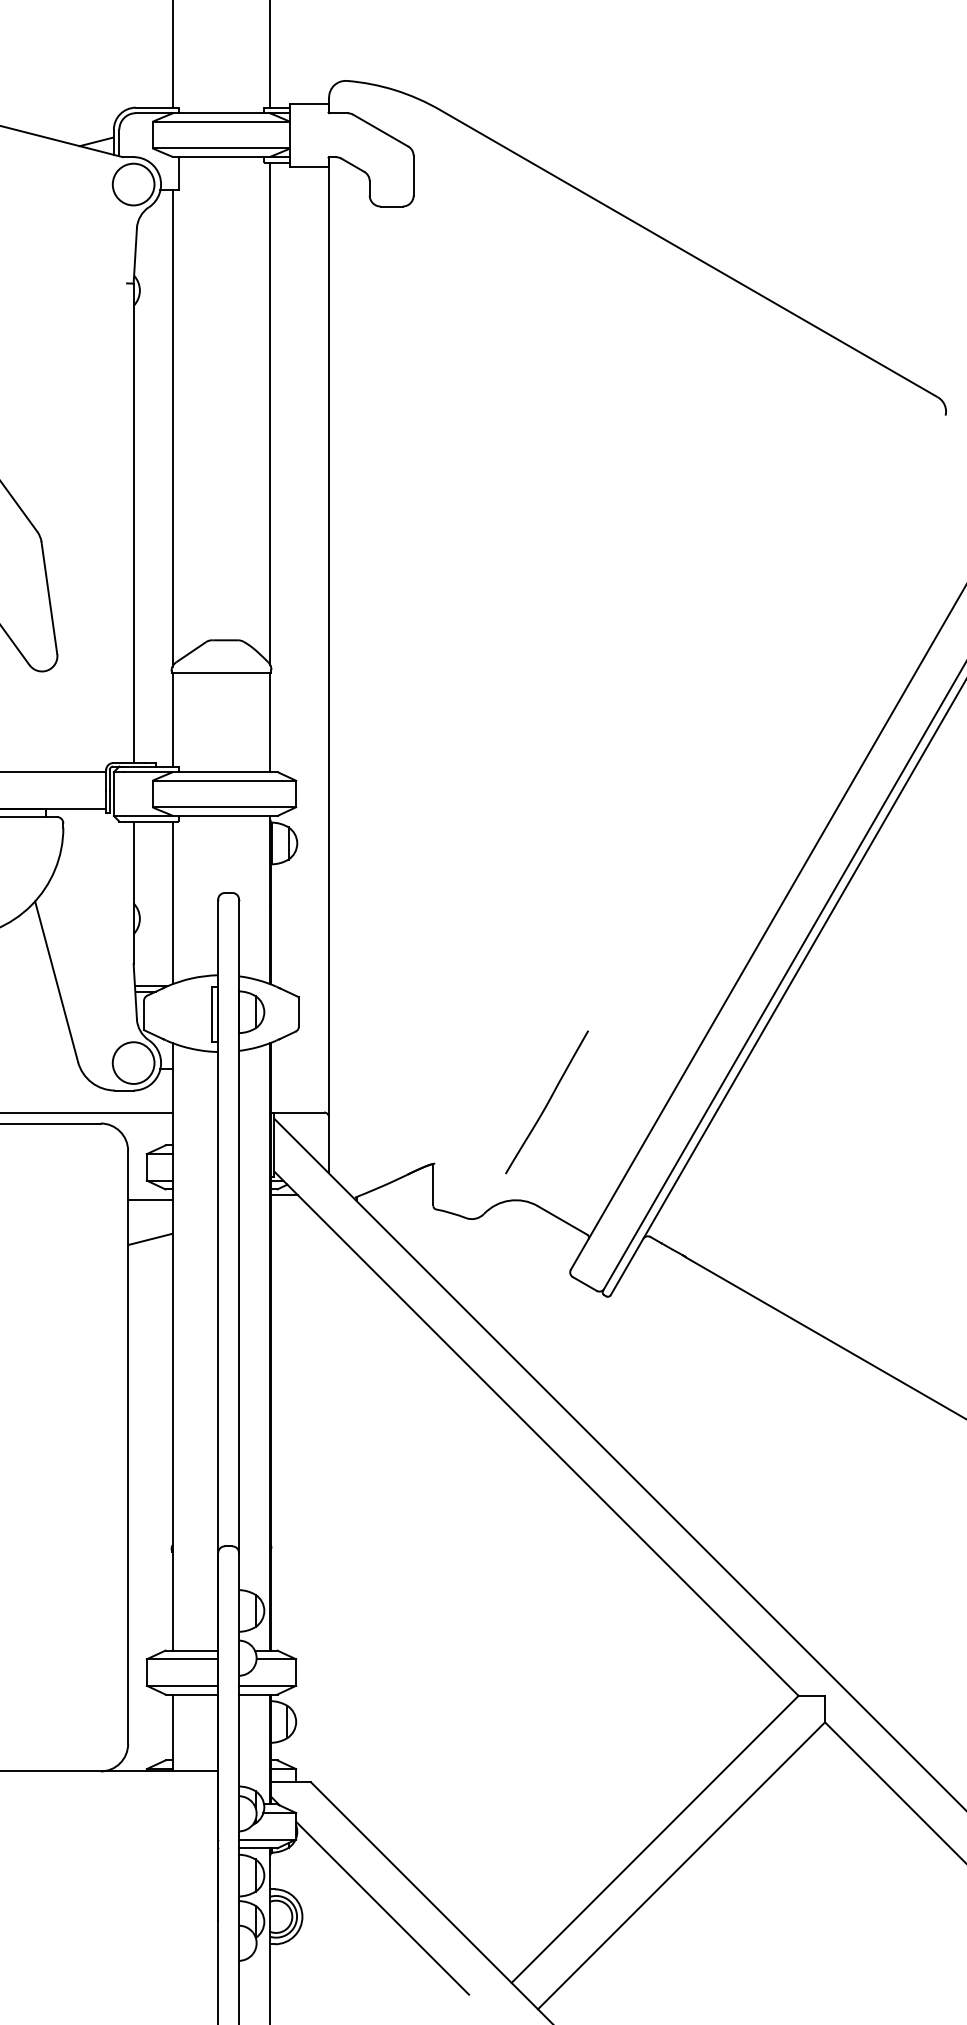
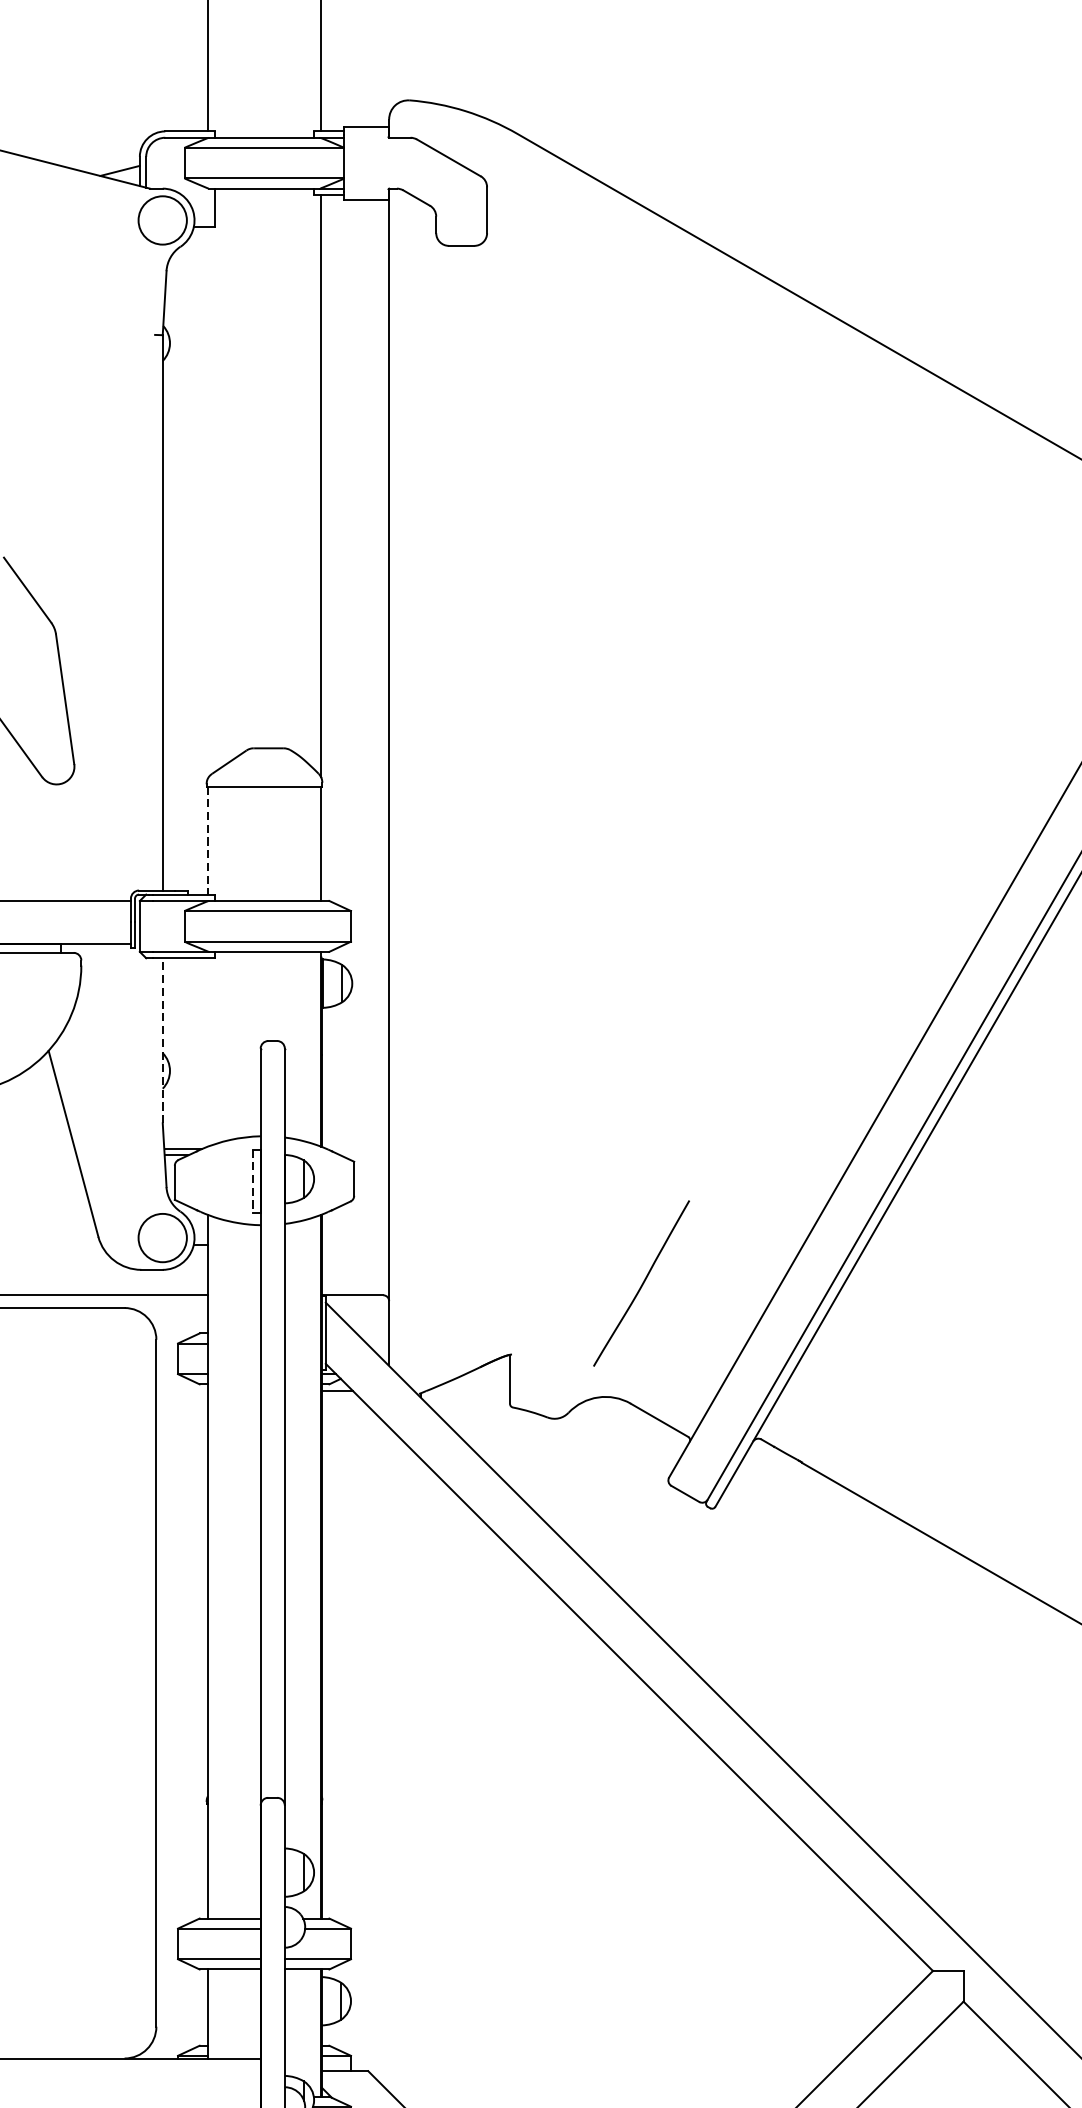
line: (172, 428) -> (207, 502), removed
line: (172, 719) -> (207, 840), solid -> dashed
line: (133, 892) -> (162, 1040), solid -> dashed
line: (172, 902) -> (207, 1052), removed
line: (211, 1014) -> (252, 1181), solid -> dashed
line: (150, 1200) -> (182, 1397), removed
line: (150, 1239) -> (182, 1442), removed

